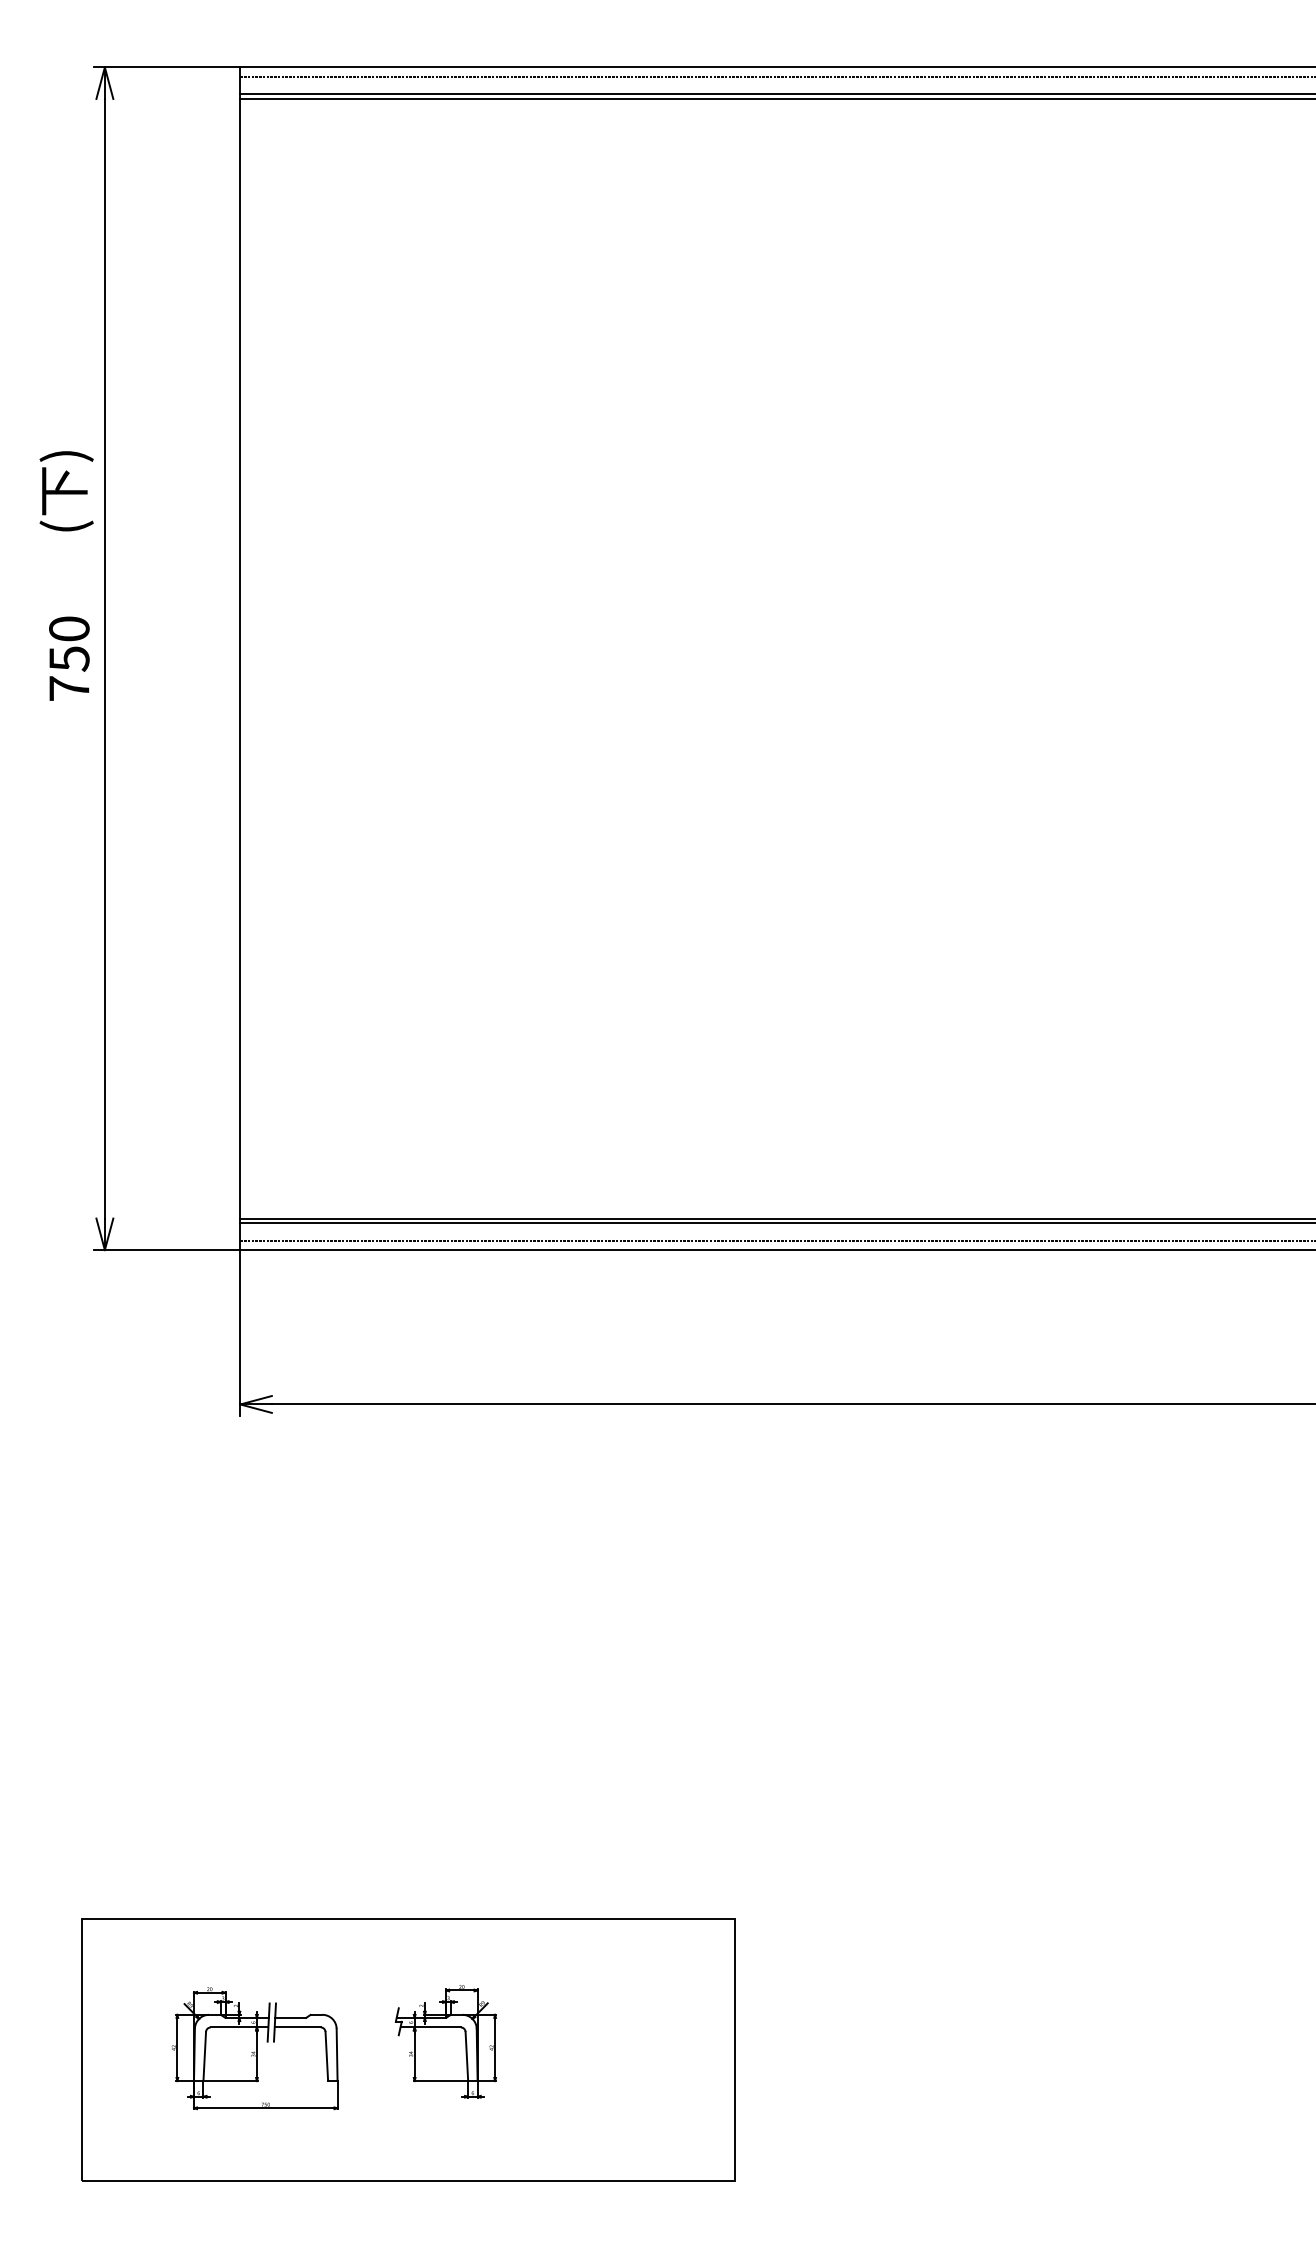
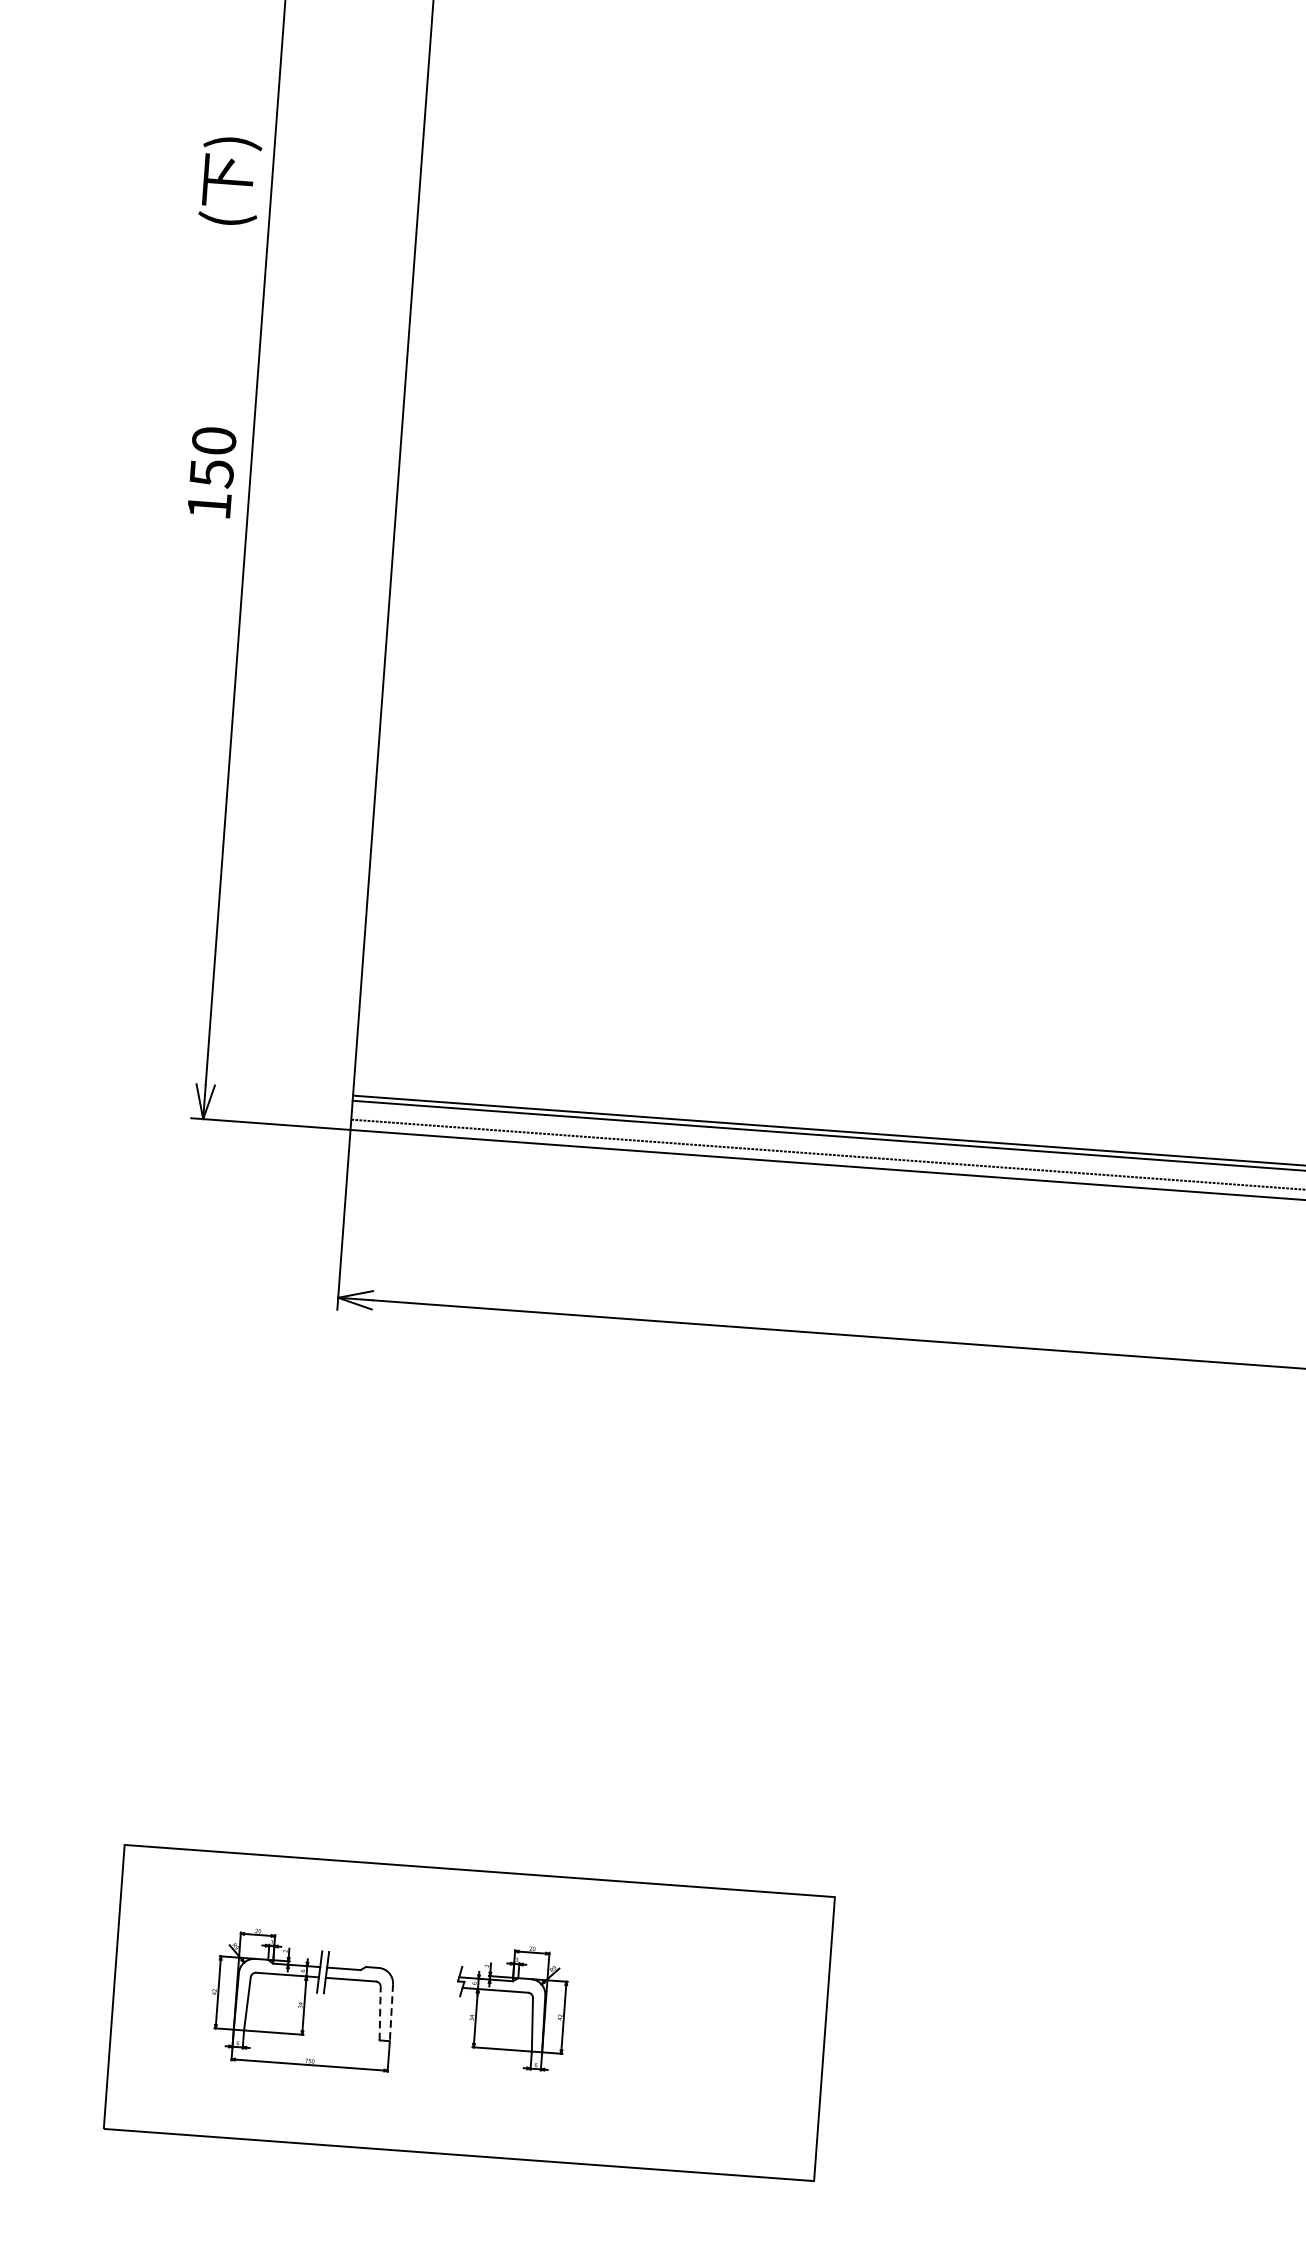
text: (66, 491) -> (230, 181), moved
text: (69, 688) -> (209, 505), 750 -> 150
line: (337, 2055) -> (391, 2013), solid -> dashed
line: (326, 2056) -> (379, 2013), solid -> dashed

